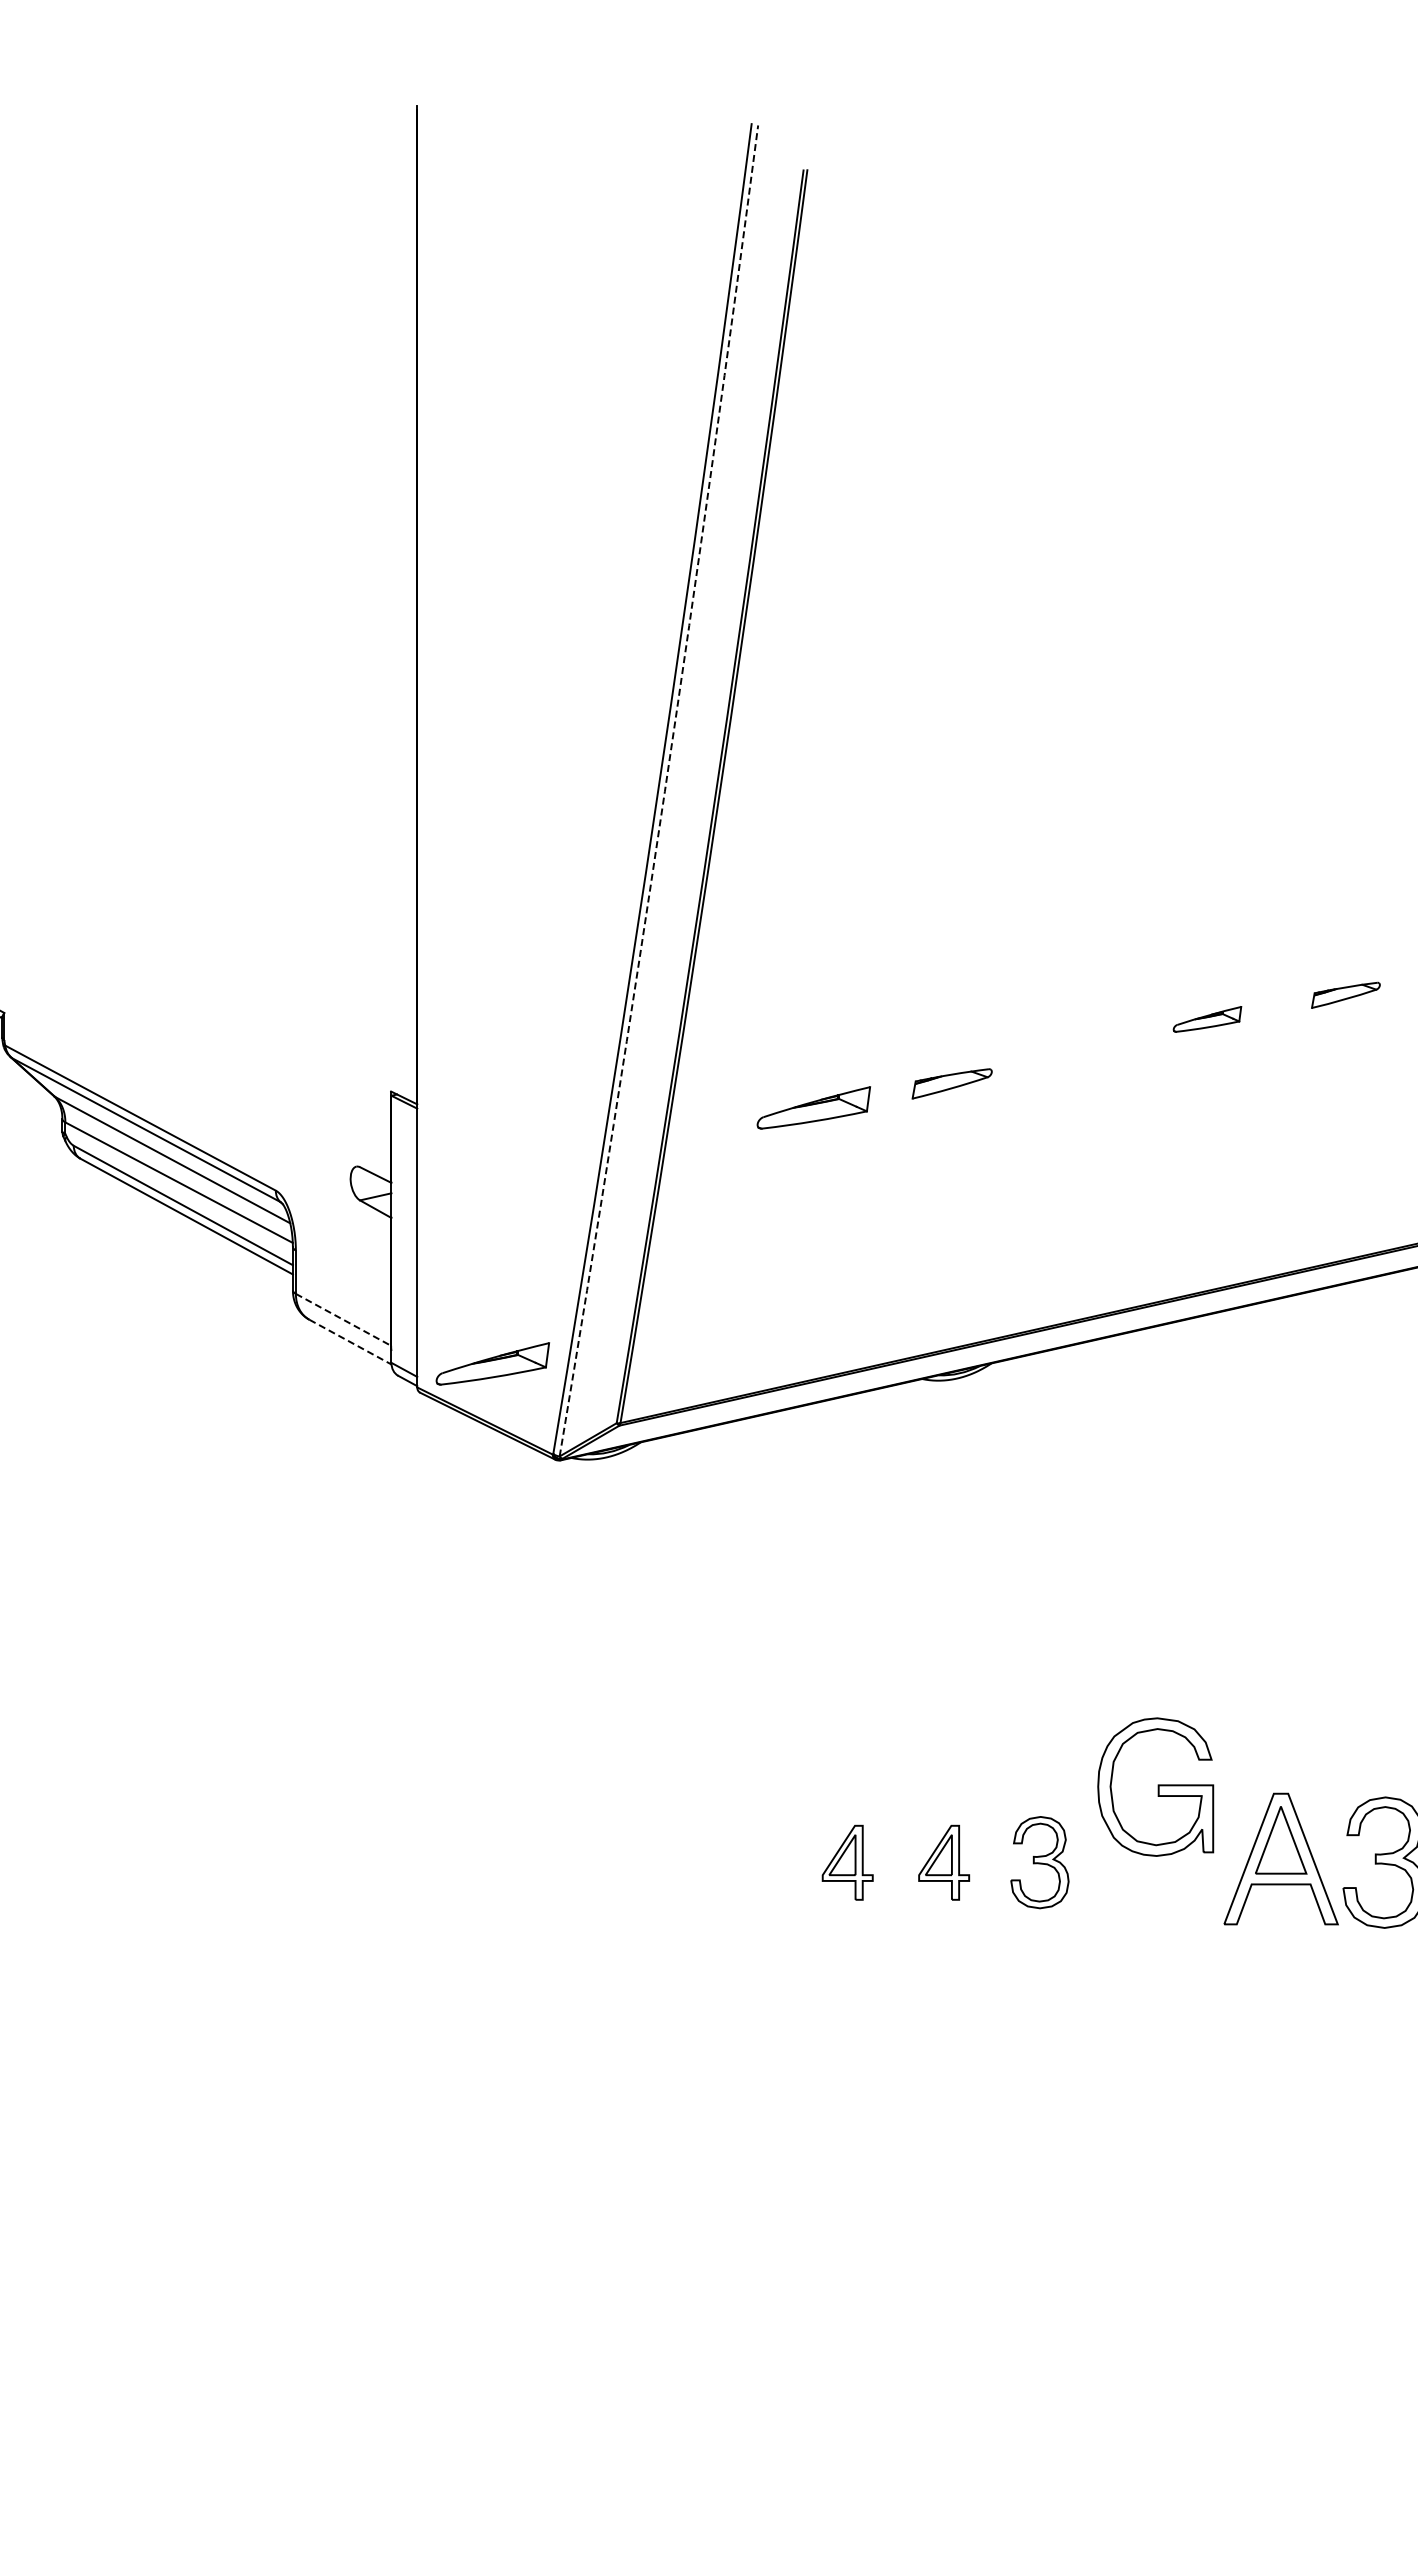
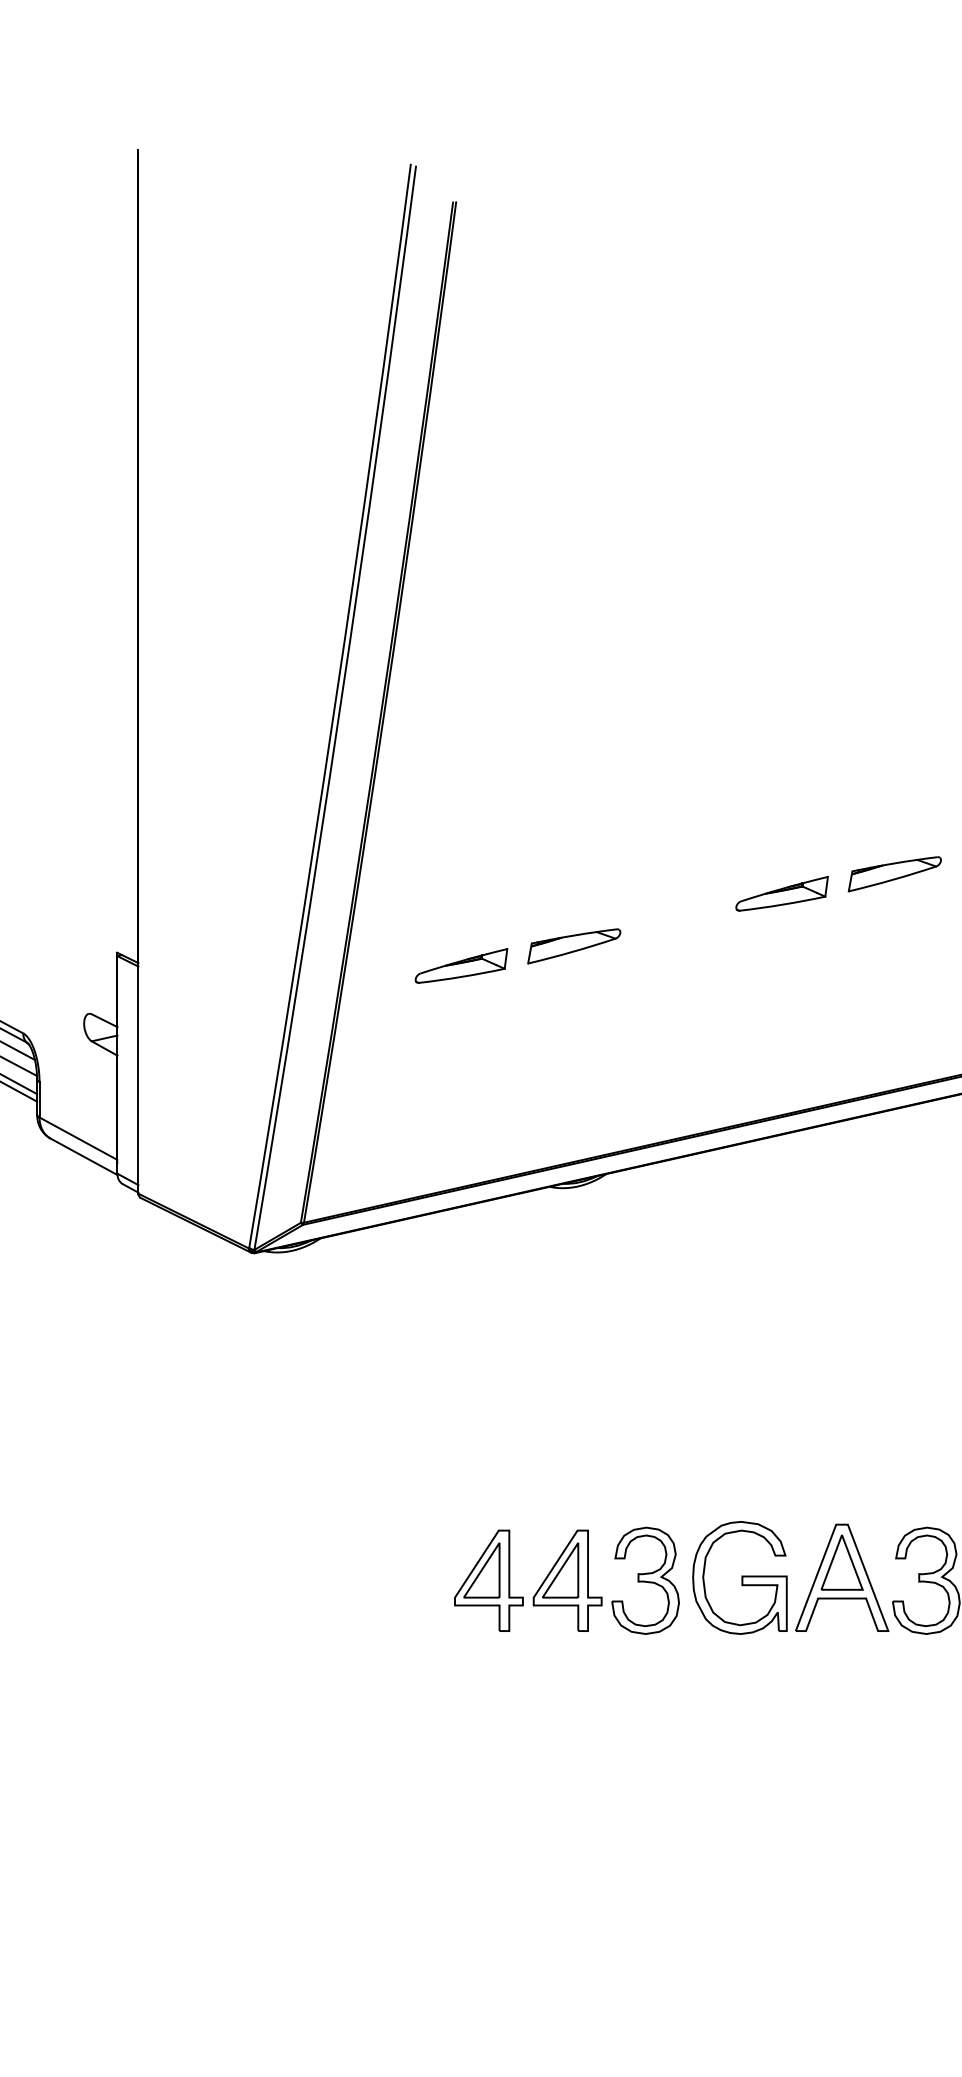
arc: (664, 791) -> (339, 708), dashed -> solid
part: (1345, 995) -> (894, 874), size x1.67
part: (1207, 1019) -> (782, 893), size x1.67
part: (951, 1083) -> (573, 946), size x1.43
line: (343, 1320) -> (78, 1139), dashed -> solid
line: (350, 1342) -> (84, 1157), dashed -> solid
part: (492, 1363) -> (199, 1174), removed
part: (1155, 1786) -> (739, 1577), moved
part: (847, 1862) -> (488, 1580), size x1.67
part: (943, 1862) -> (567, 1580), size x1.67
part: (1039, 1862) -> (645, 1580), size x1.43

